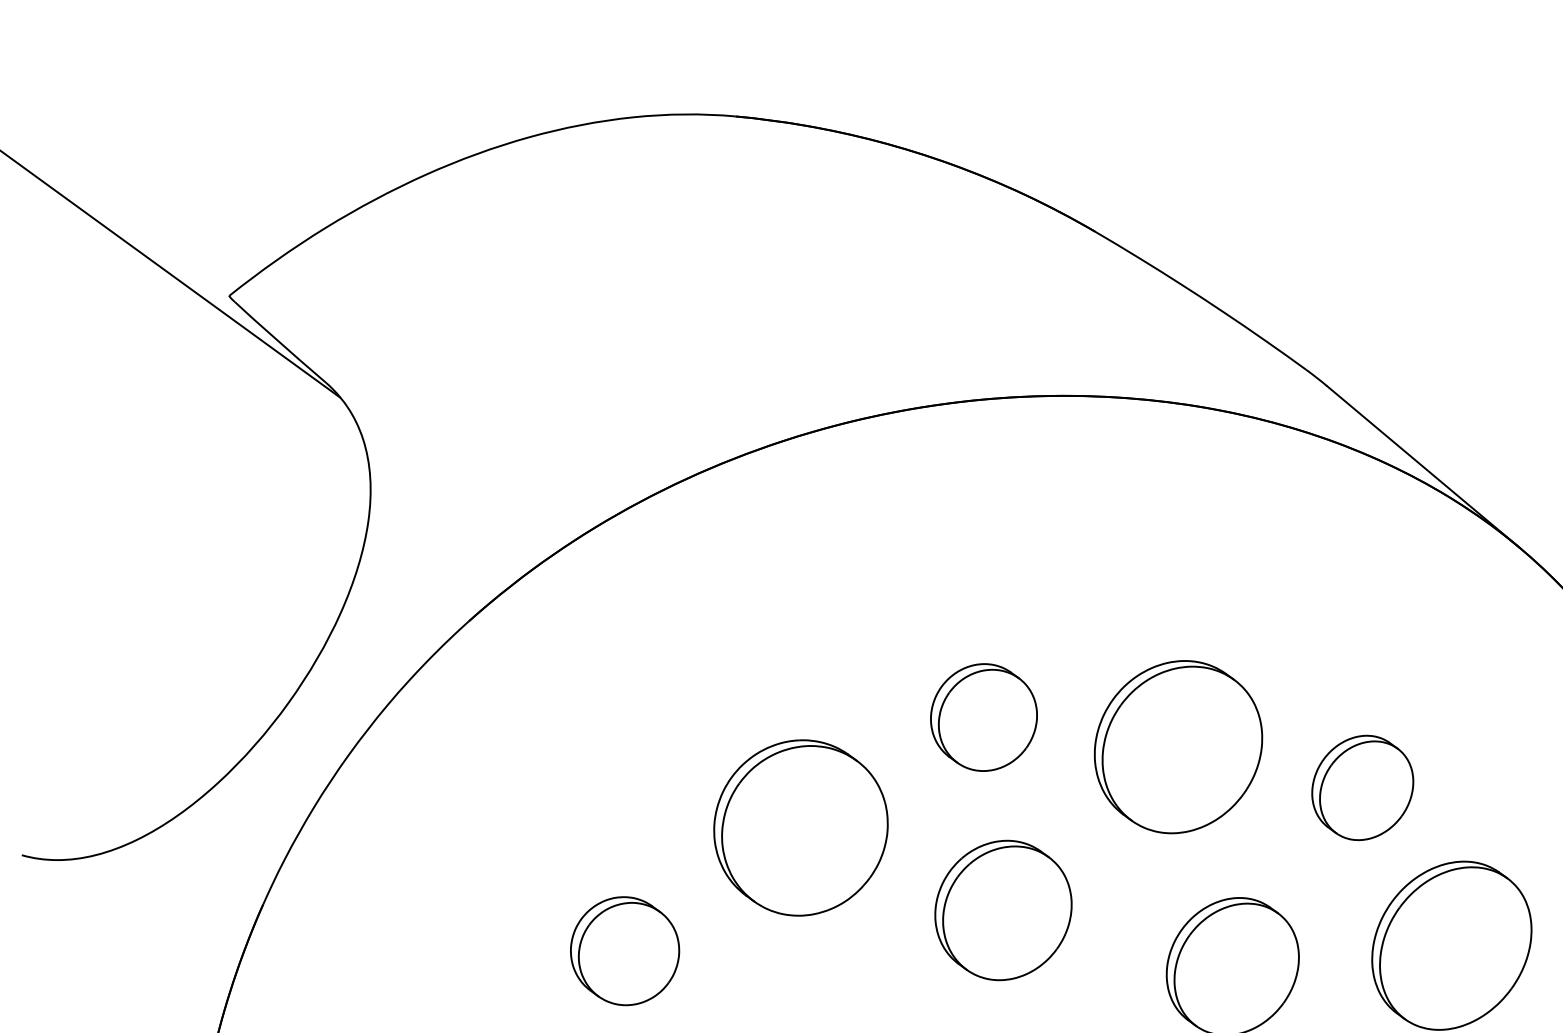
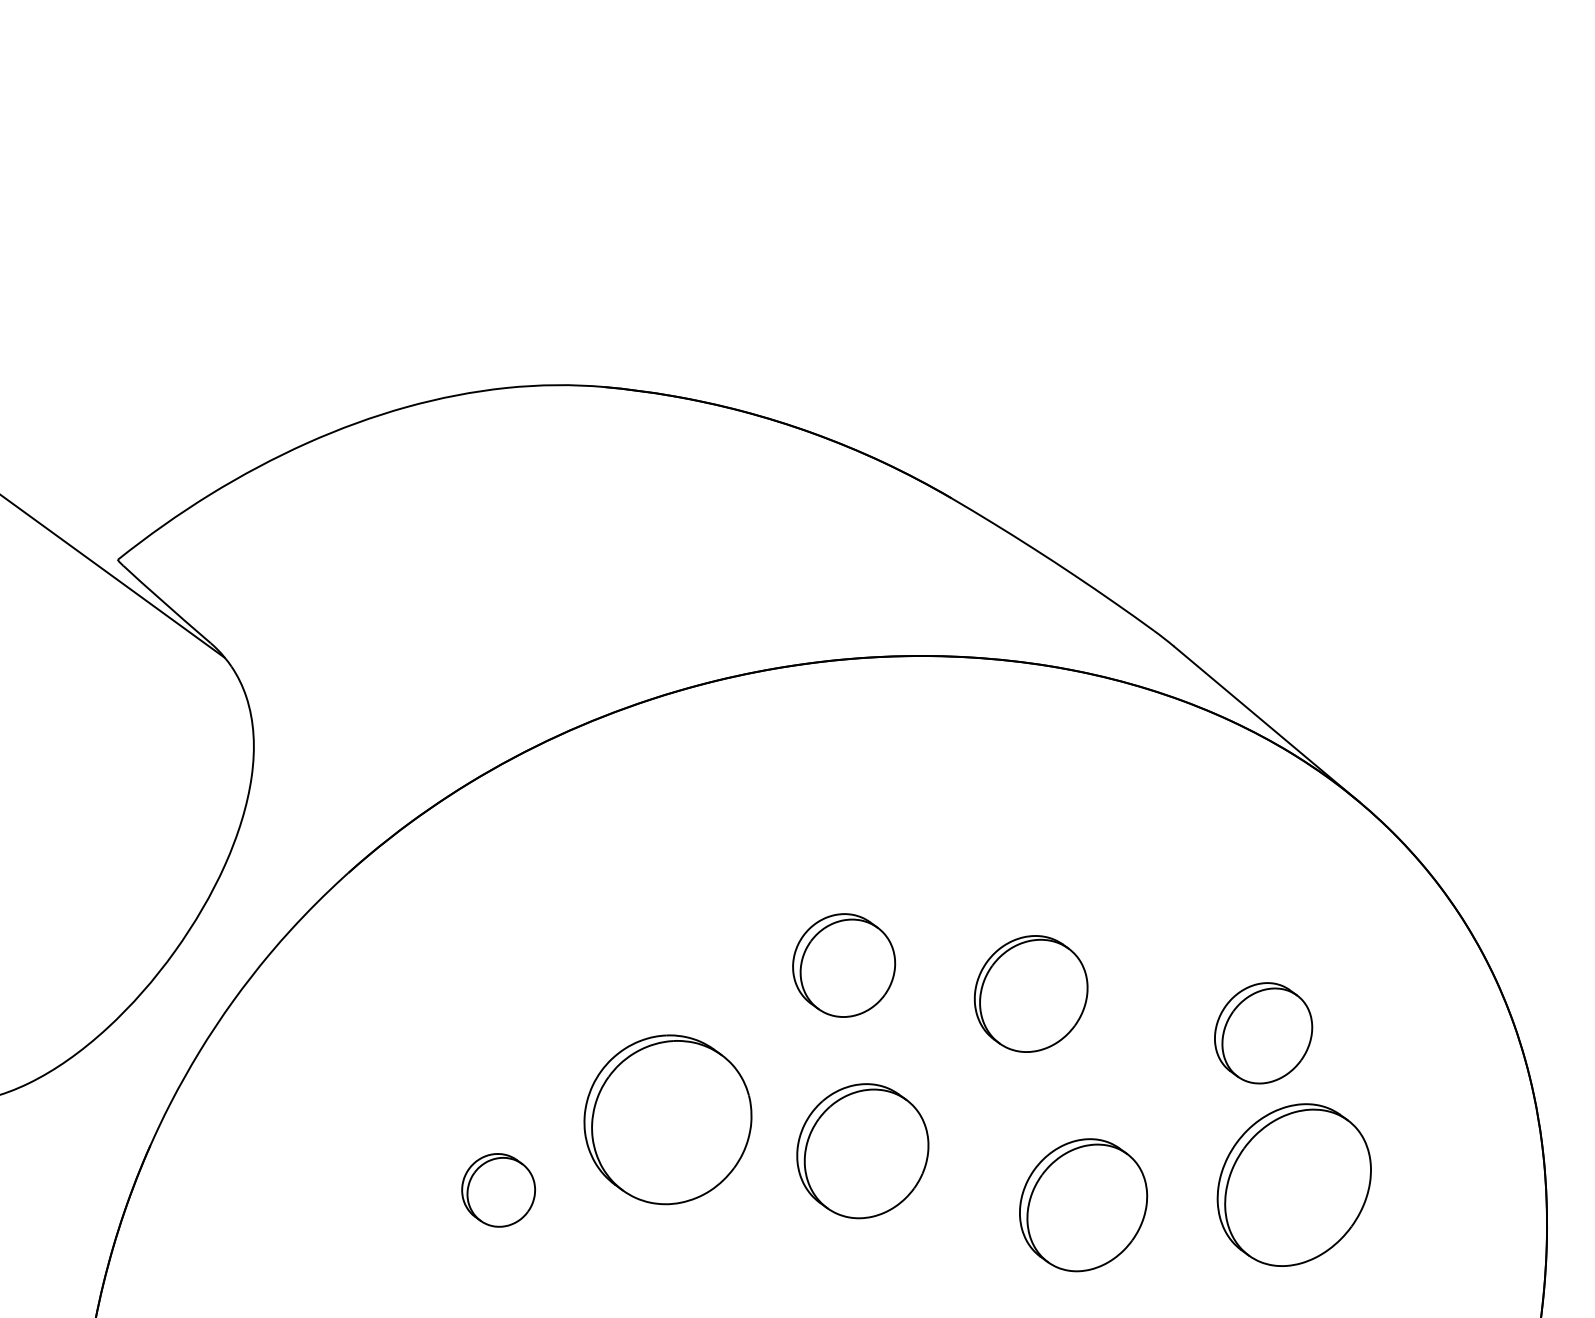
part: (1177, 746) -> (1030, 993), size x0.7
part: (1362, 788) -> (1263, 1033), moved
part: (800, 827) -> (667, 1119), moved
part: (624, 951) -> (498, 1190), size x0.7

